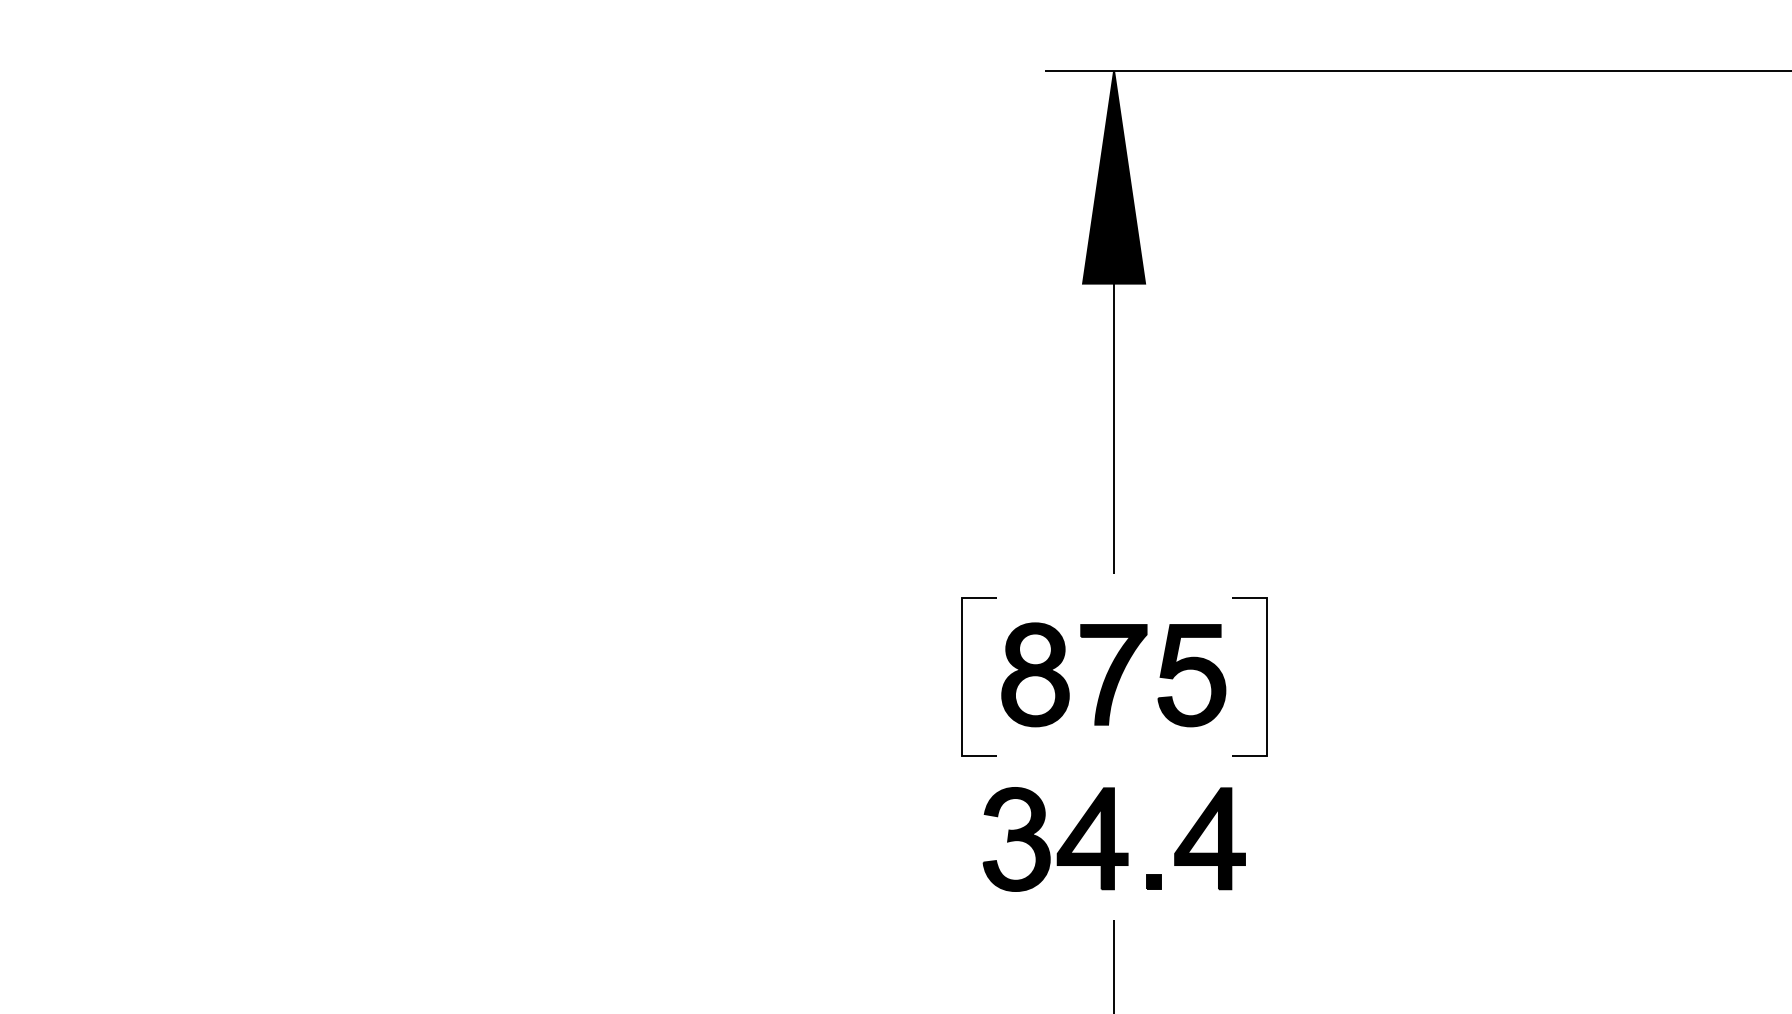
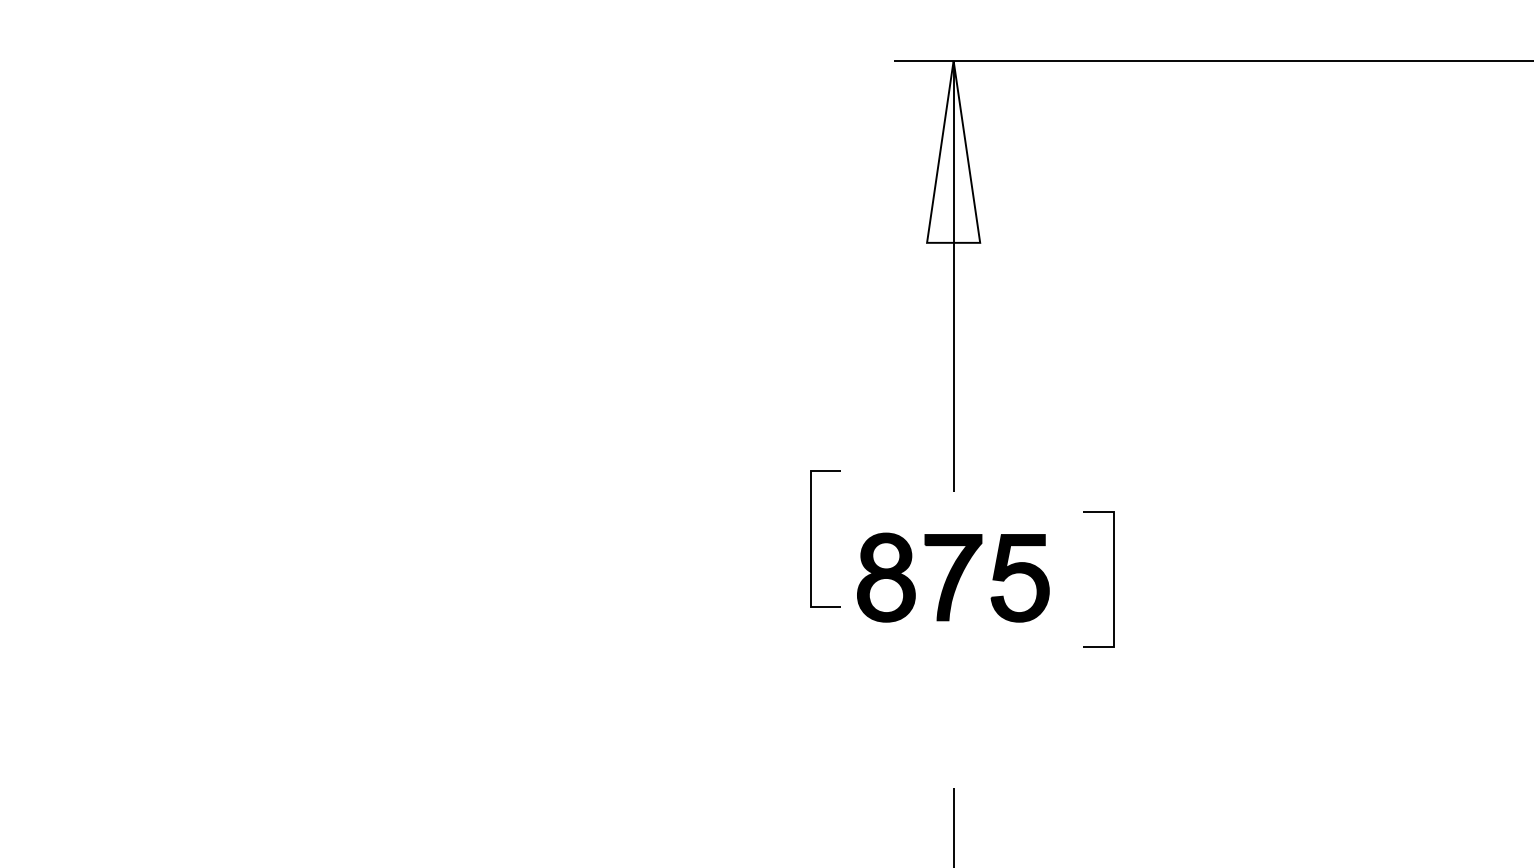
fill: (1114, 177) -> (953, 152), removed
line: (962, 676) -> (811, 538), moved
line: (1266, 676) -> (1113, 579), moved
part: (1113, 839) -> (953, 718), removed

